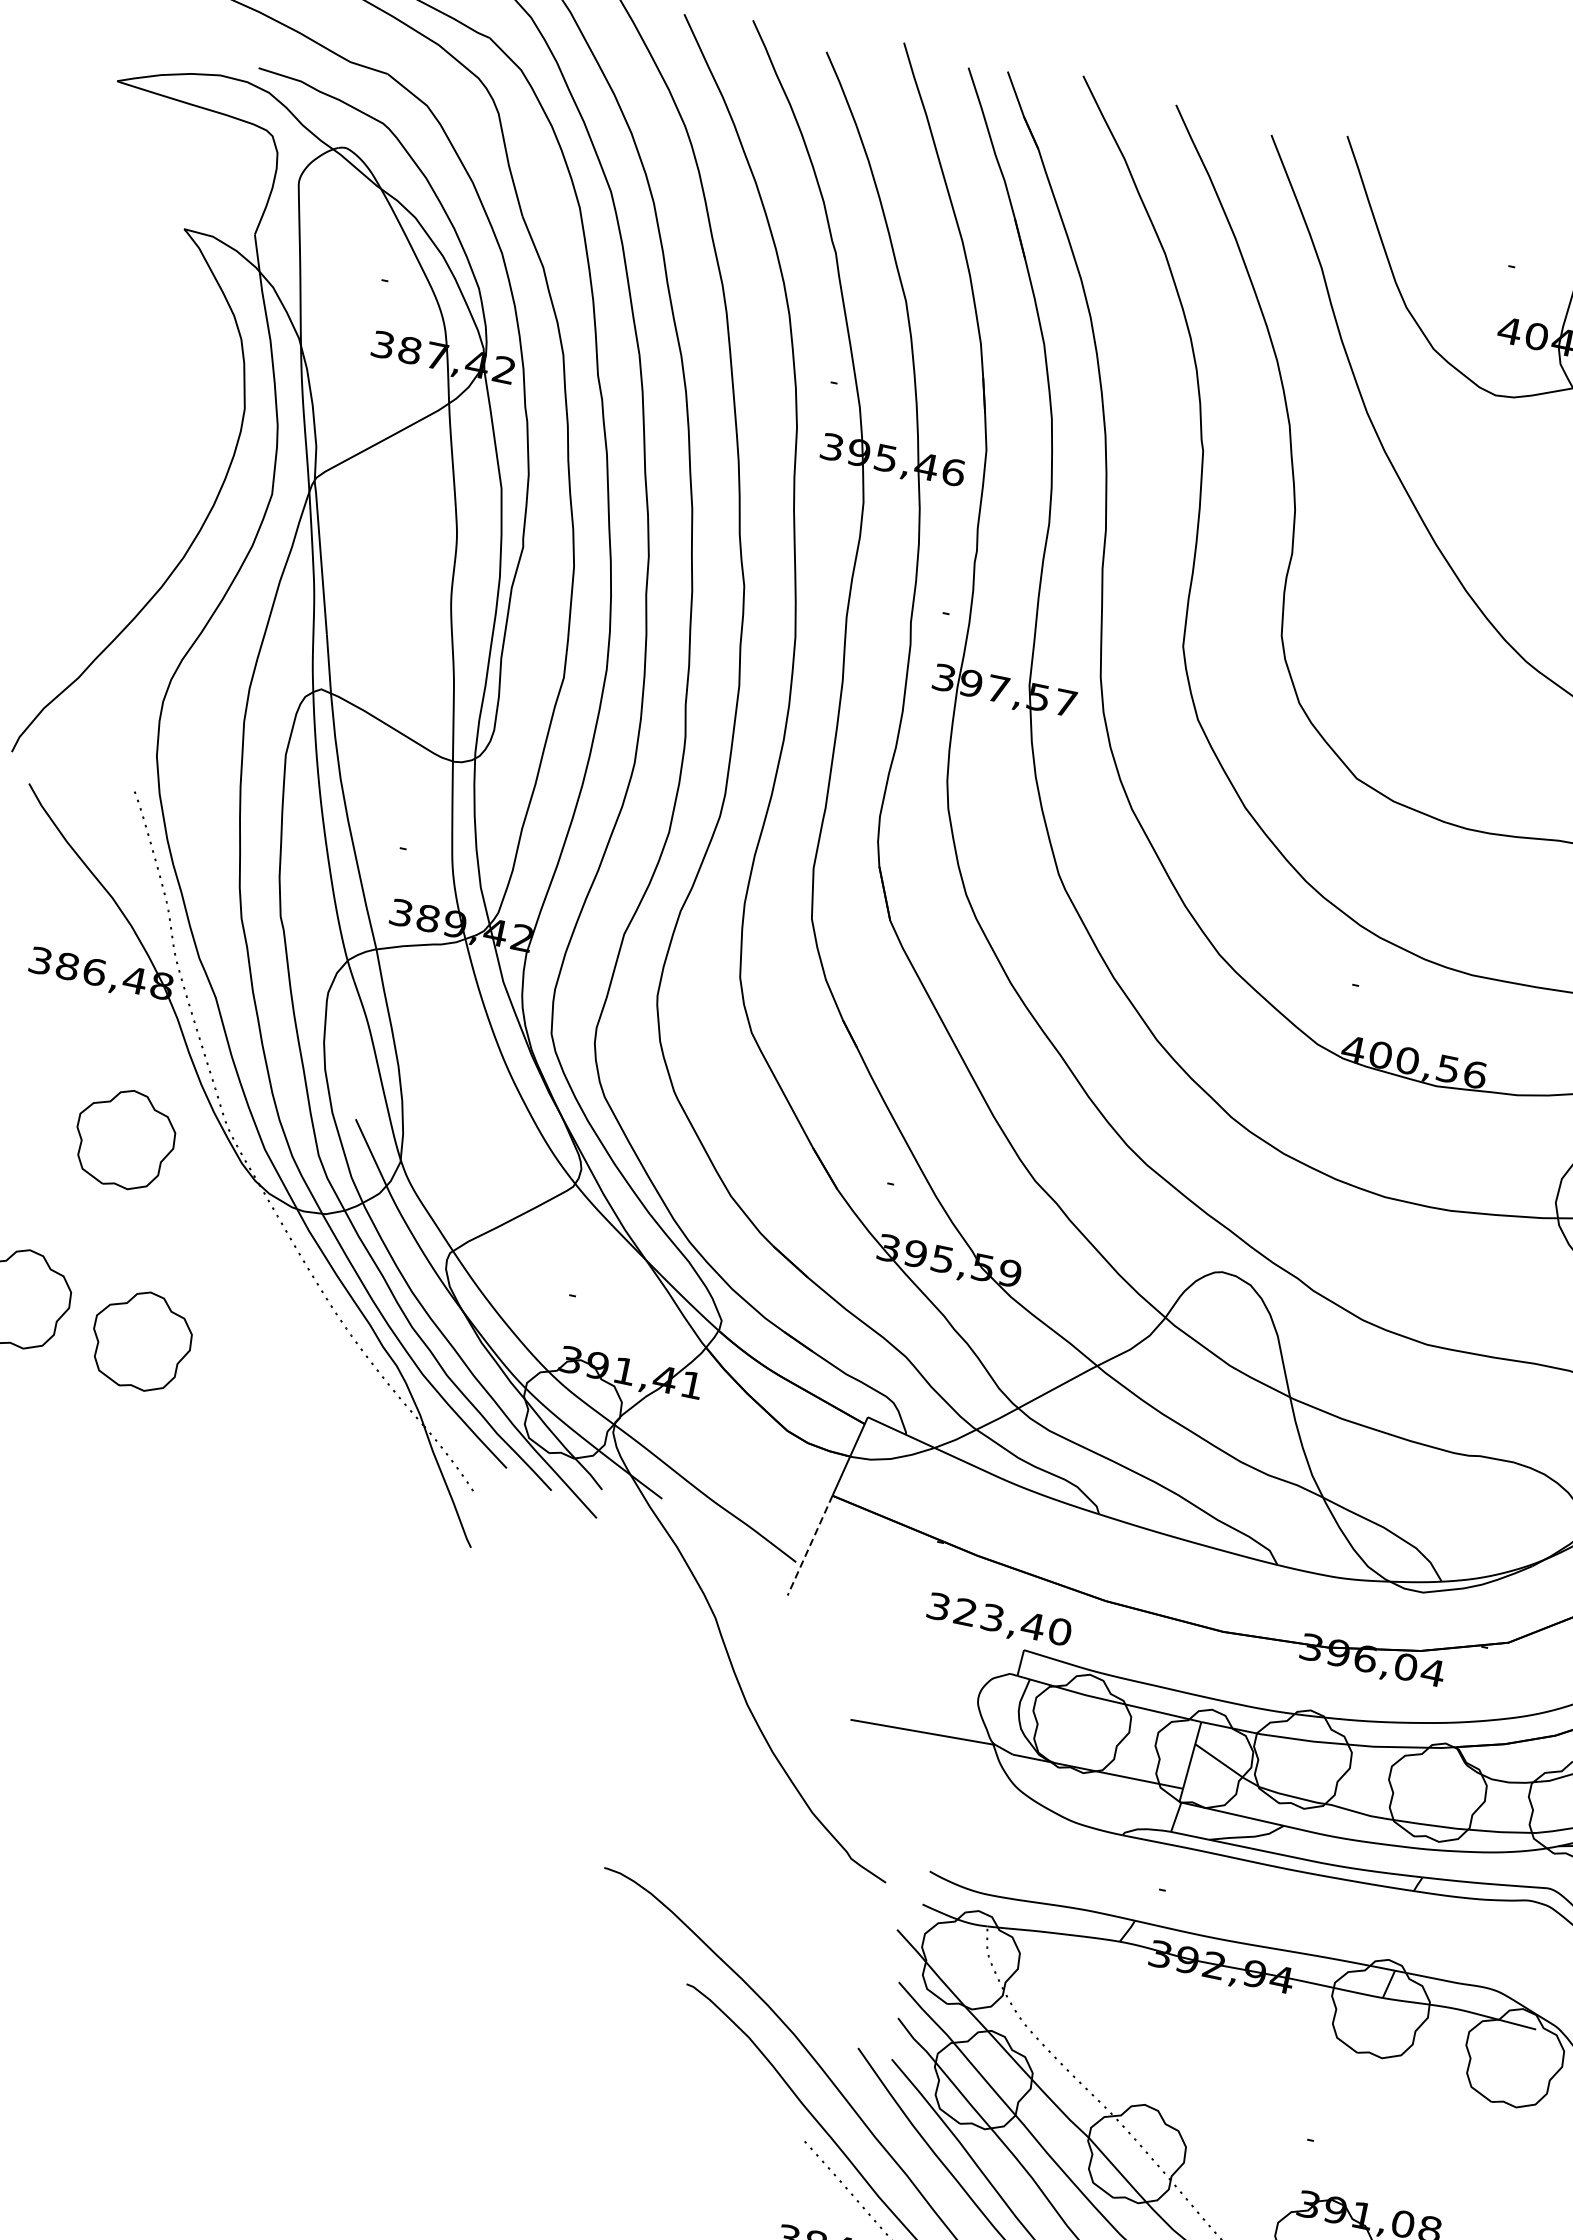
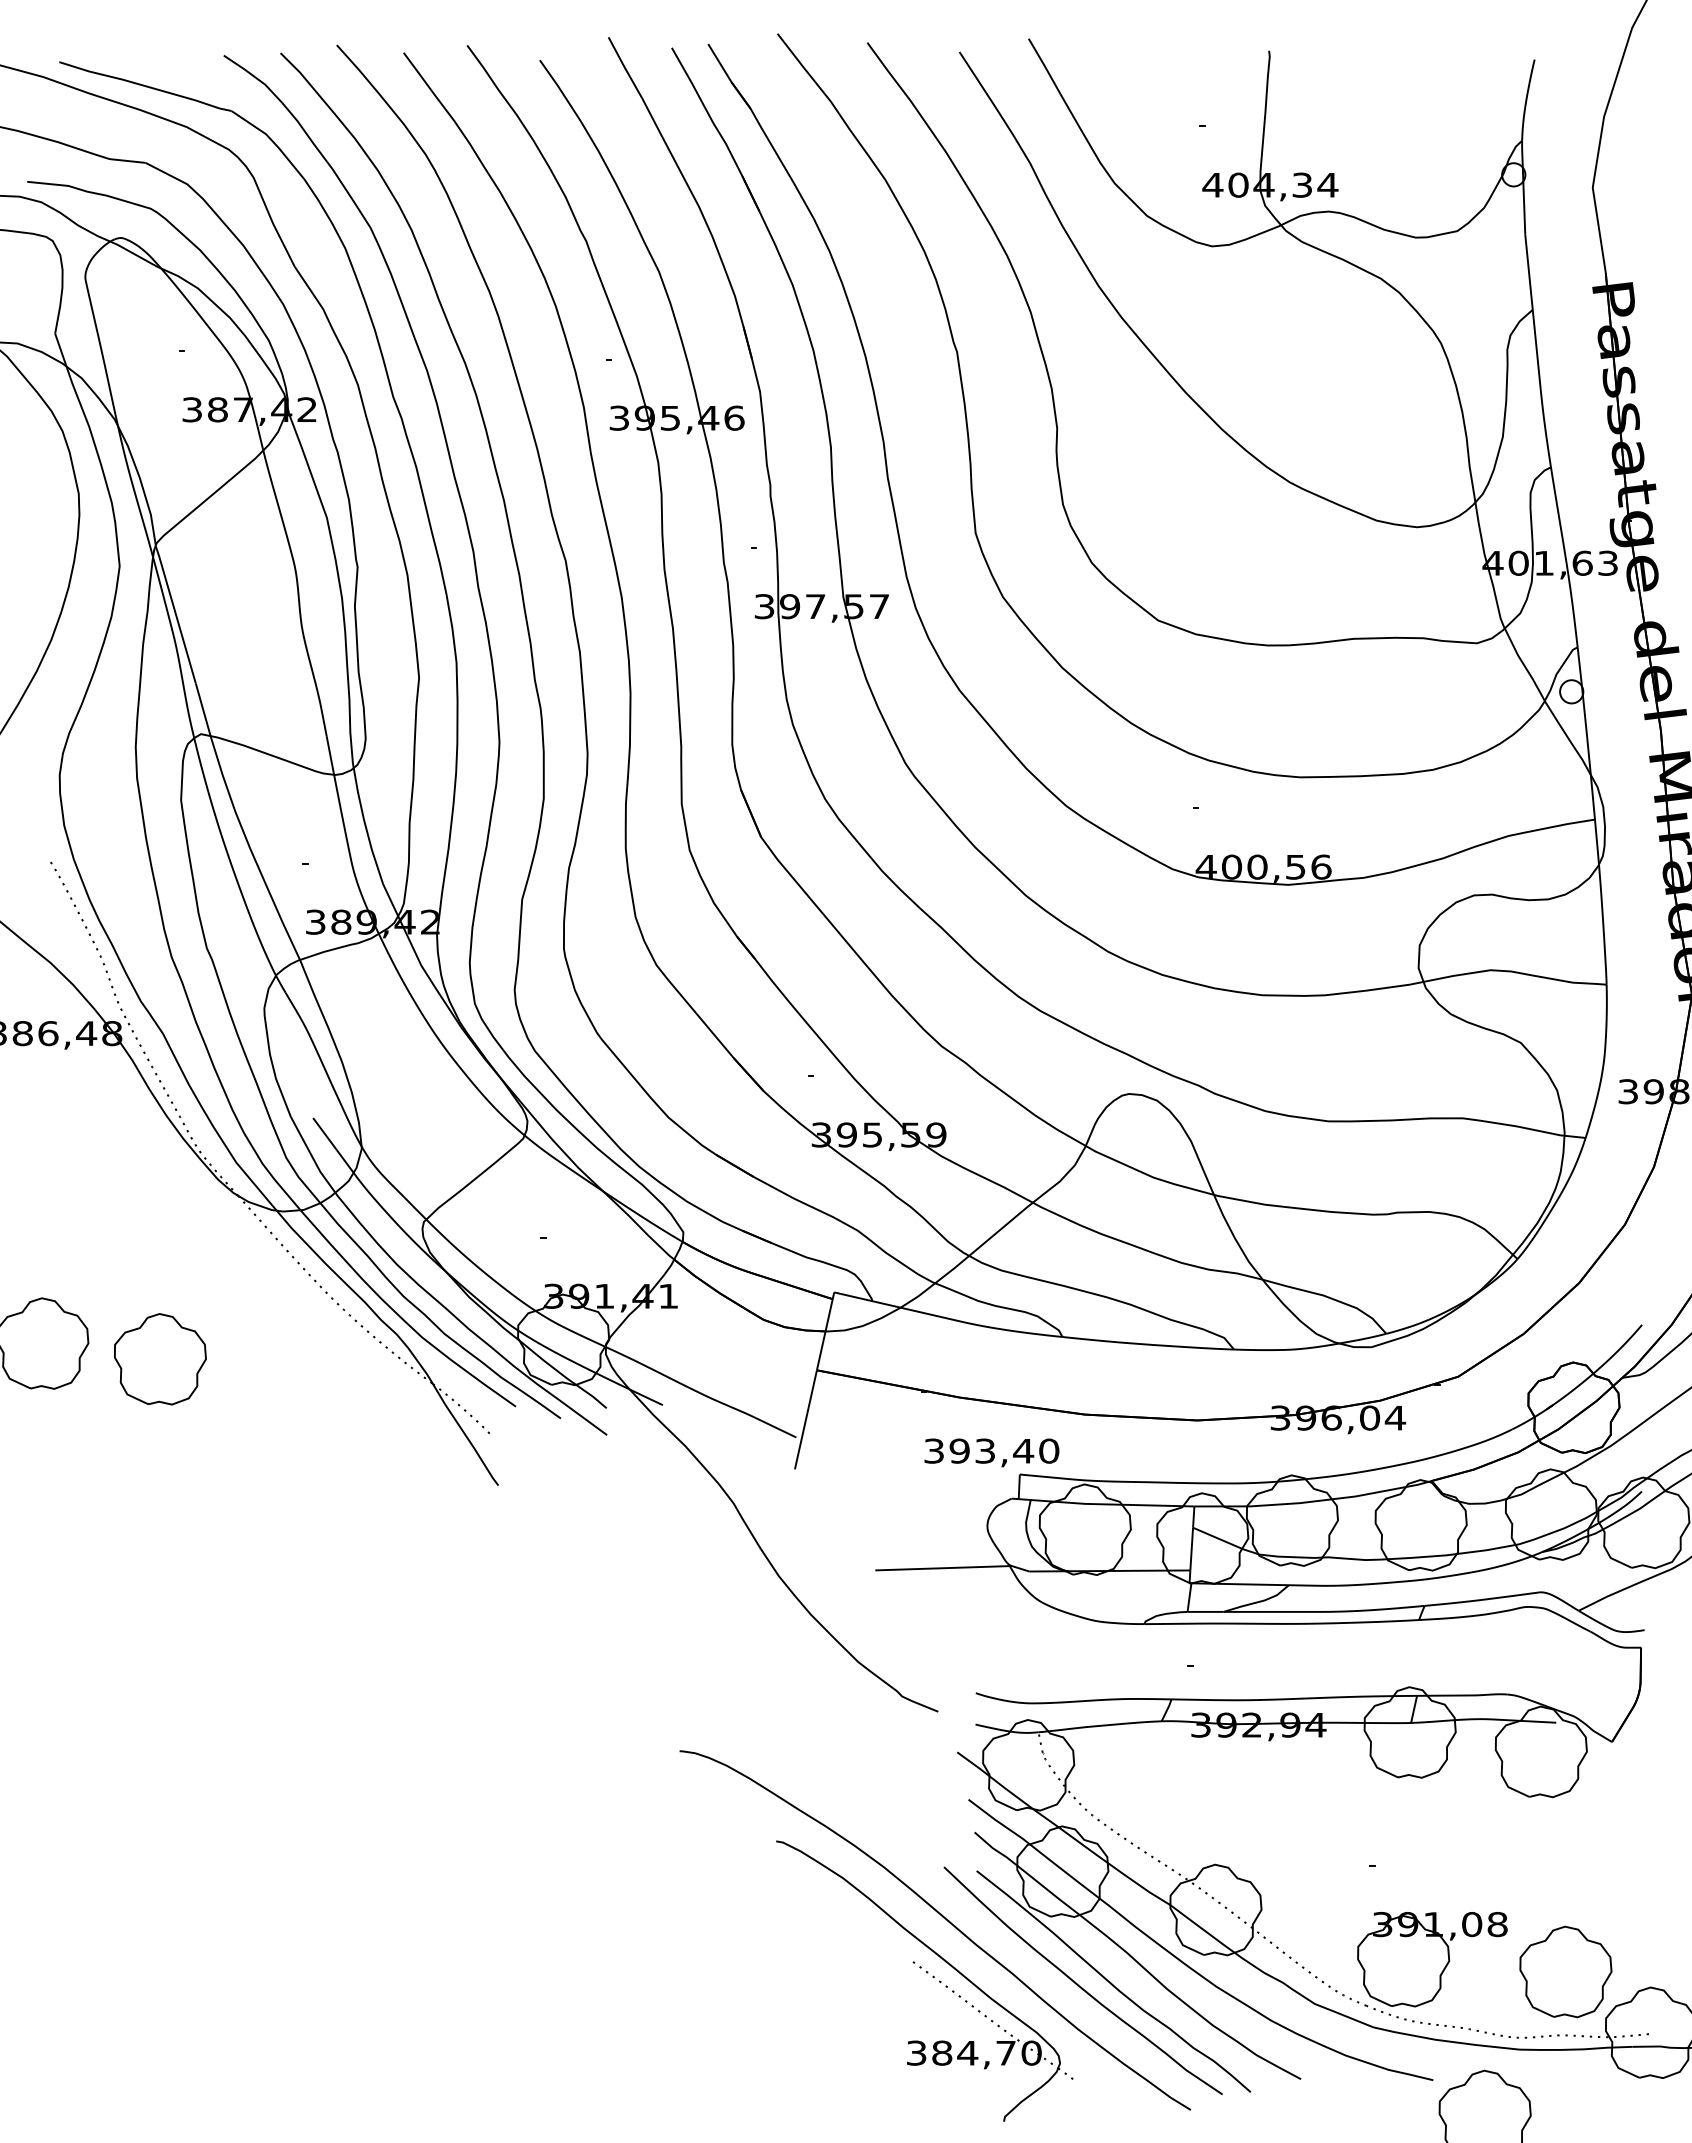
part: (125, 1139) -> (107, 1179), removed
line: (809, 1545) -> (805, 1419), dashed -> solid
text: (965, 1611) -> (959, 1450), 323,40 -> 393,40

